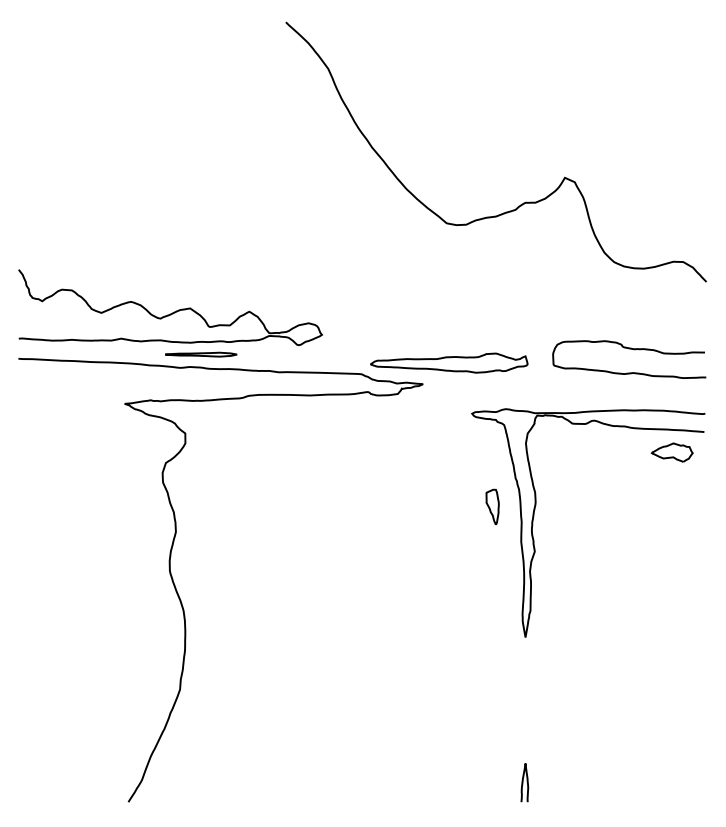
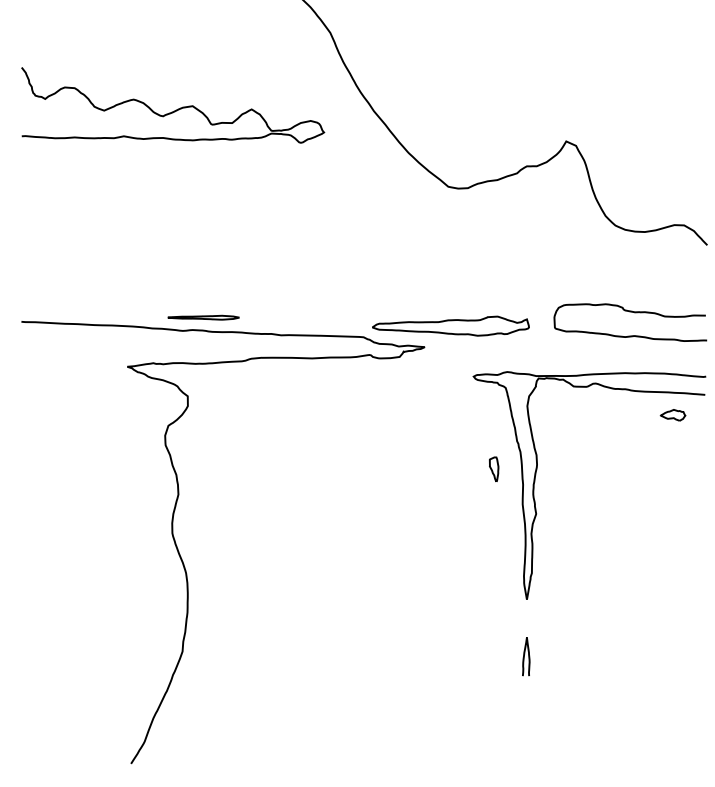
curve: (172, 312) -> (175, 110), moved
part: (671, 452) -> (672, 415), size x0.6
part: (492, 506) -> (494, 469), size x0.7
curve: (523, 782) -> (524, 656), moved

